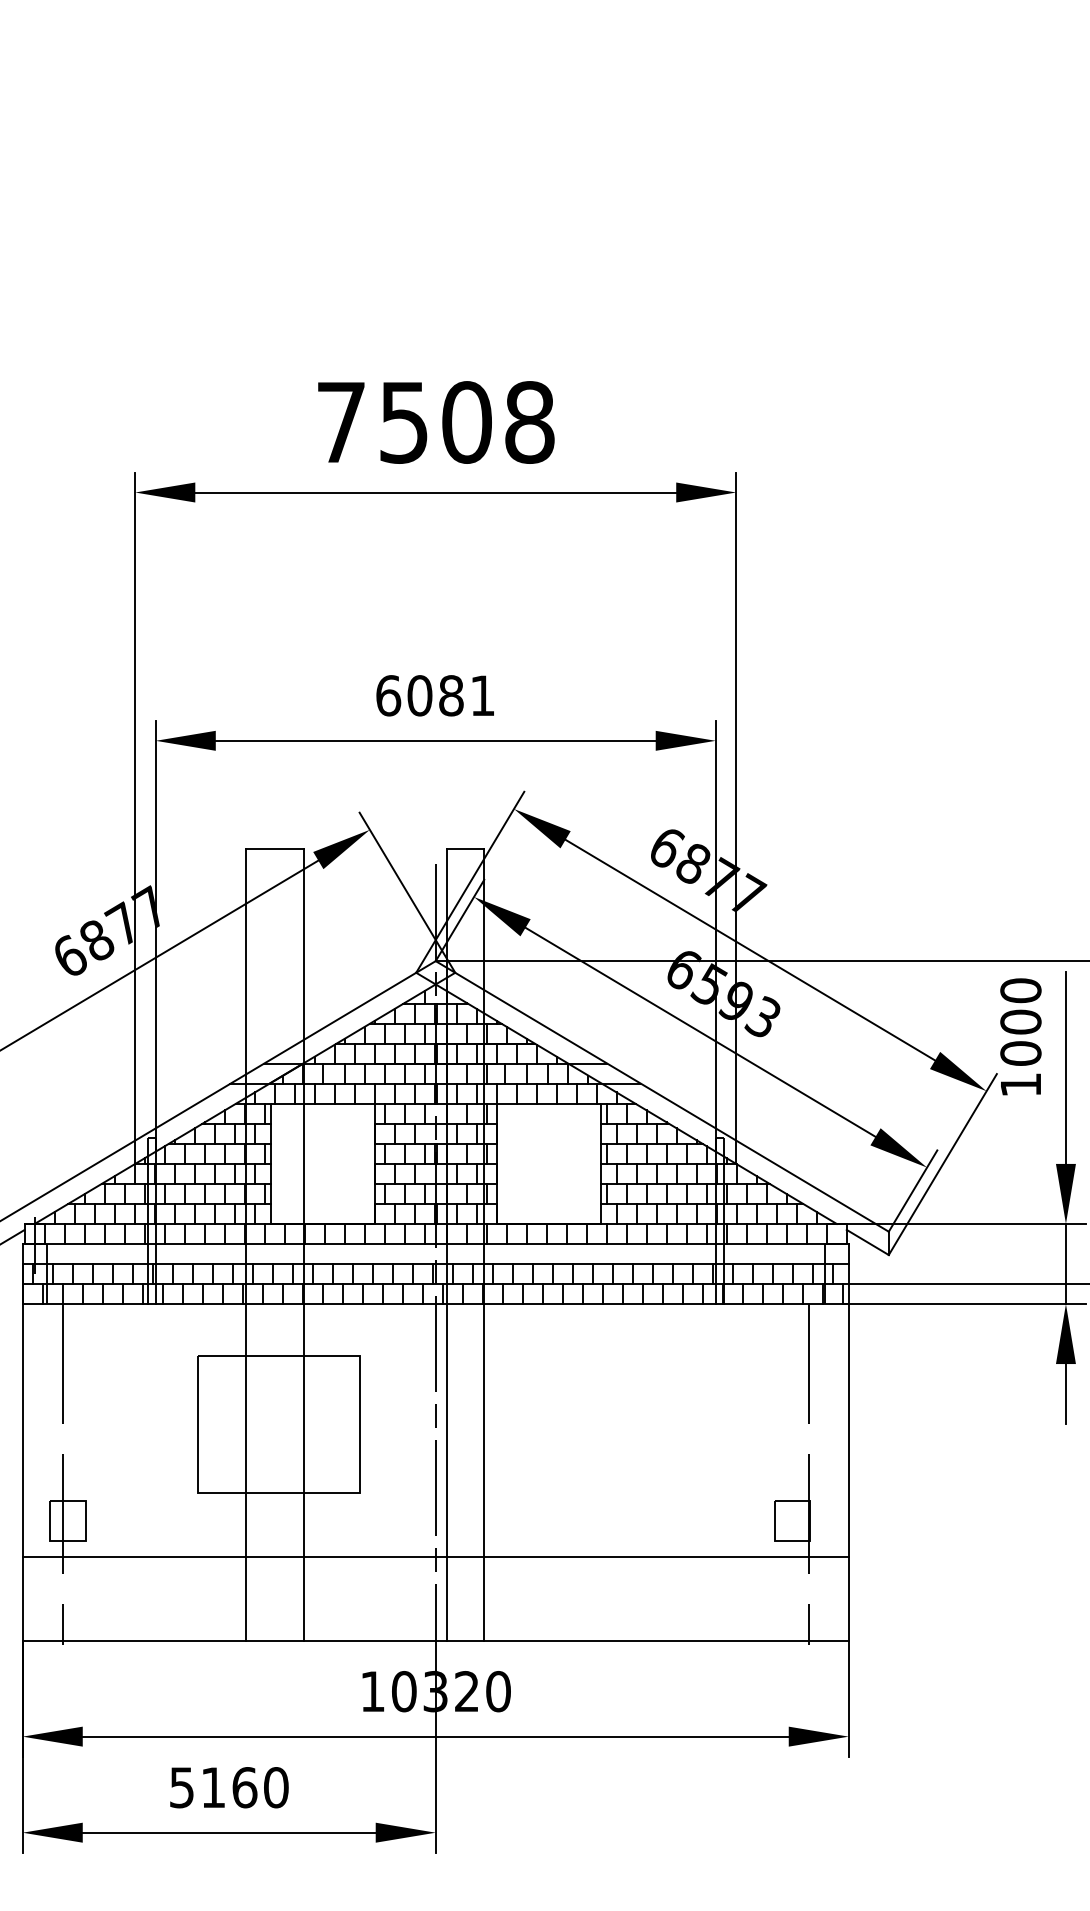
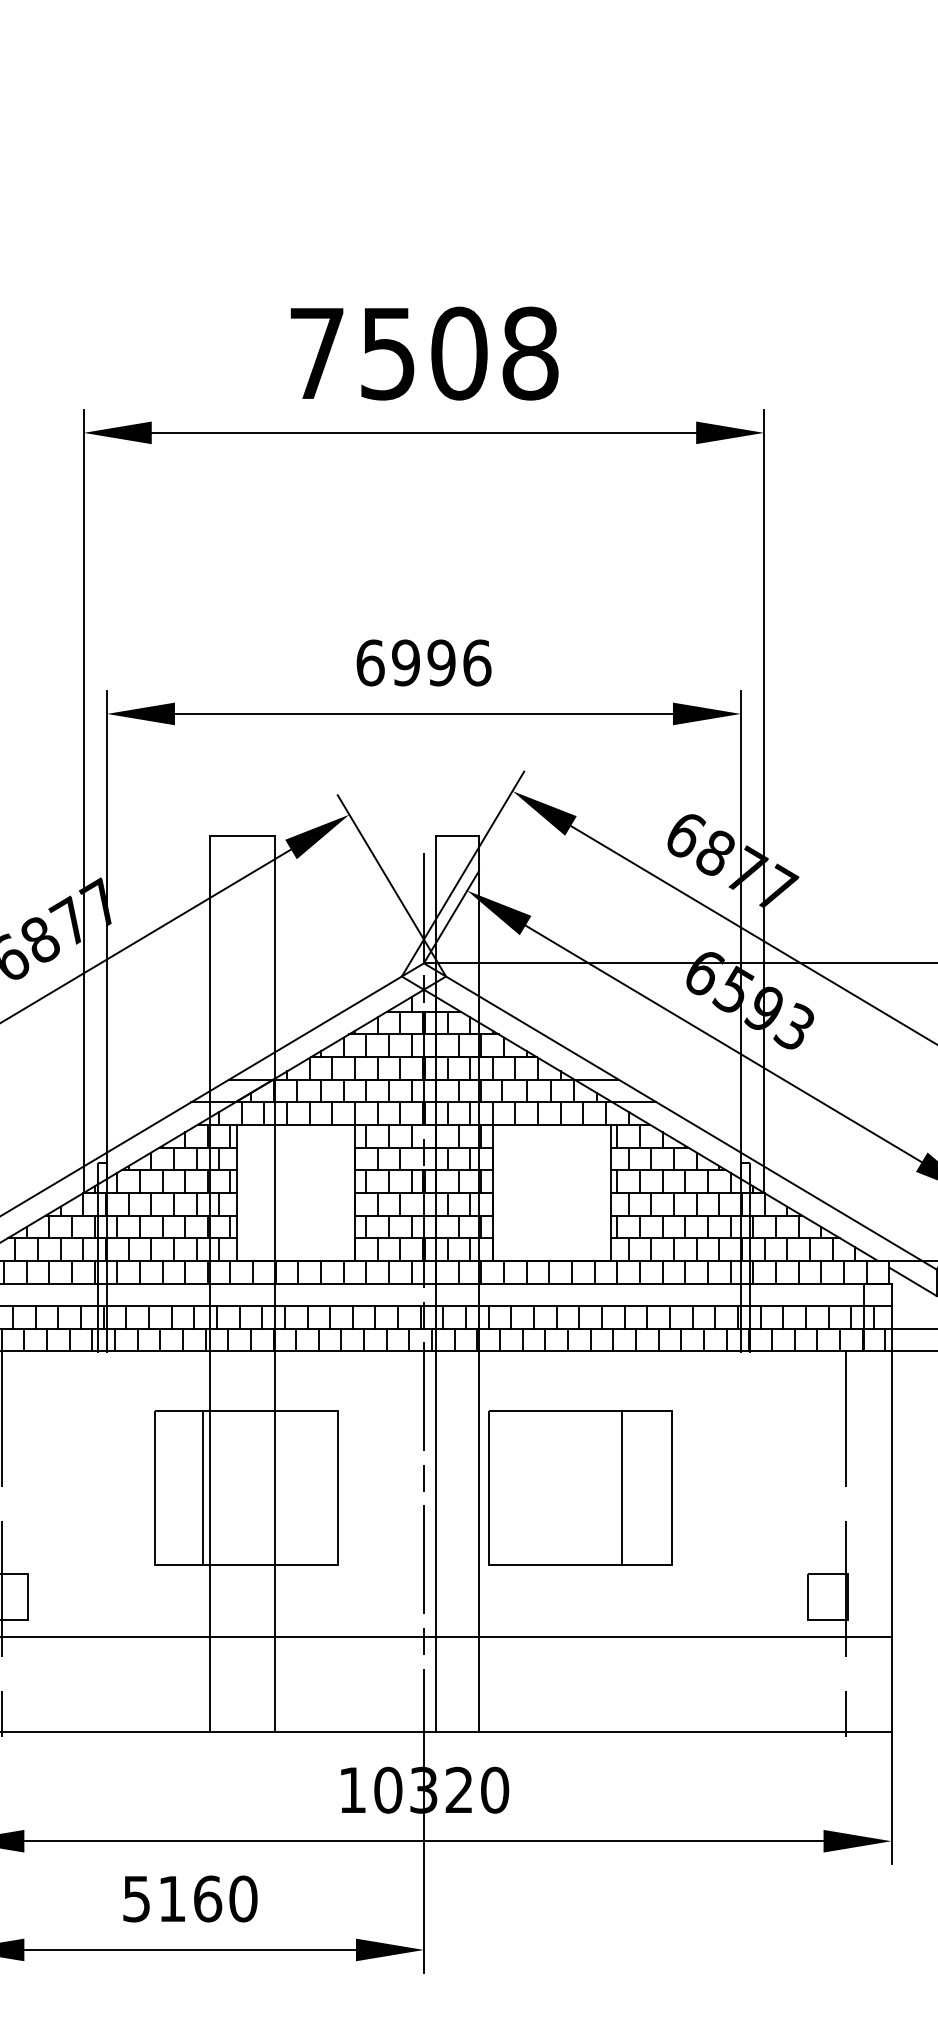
text: (451, 695) -> (441, 662), 6081 -> 6996
line: (240, 1424) -> (202, 1487), added
part: (573, 1424) -> (579, 1487), added

